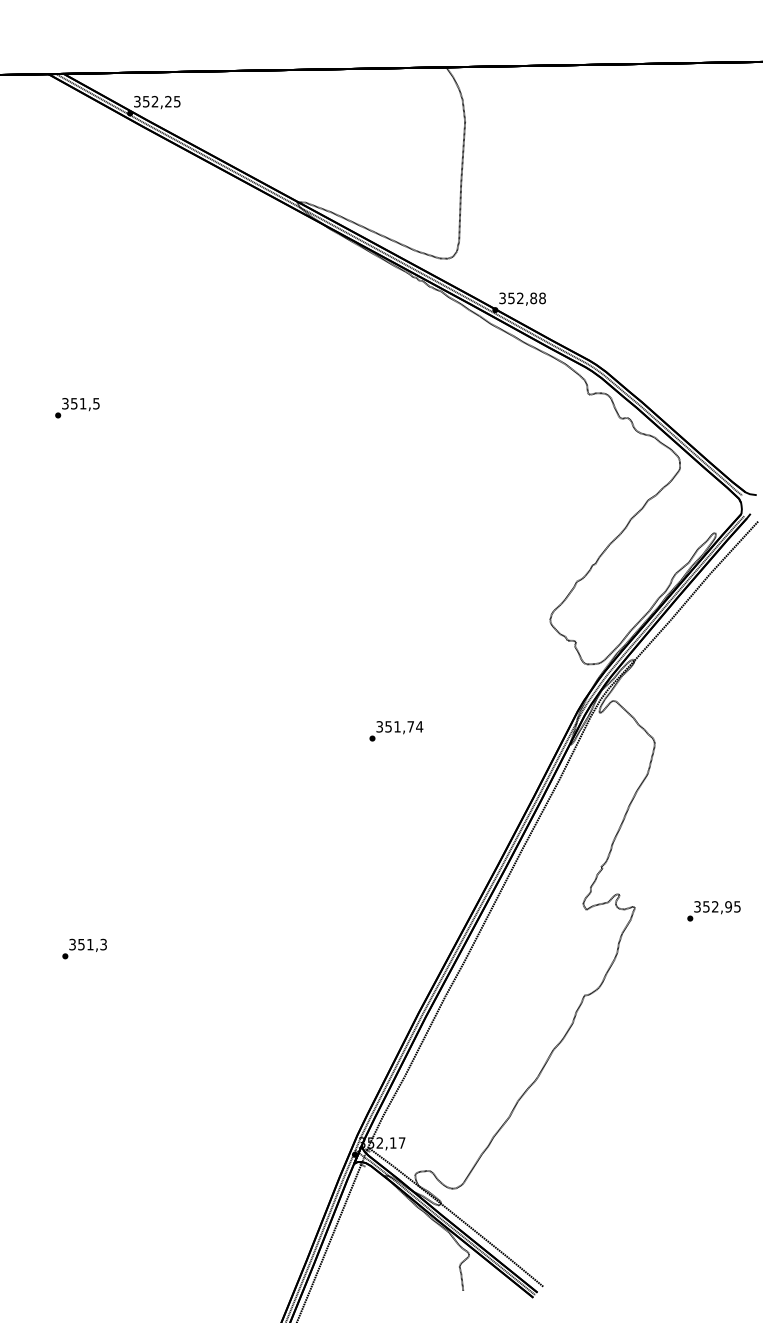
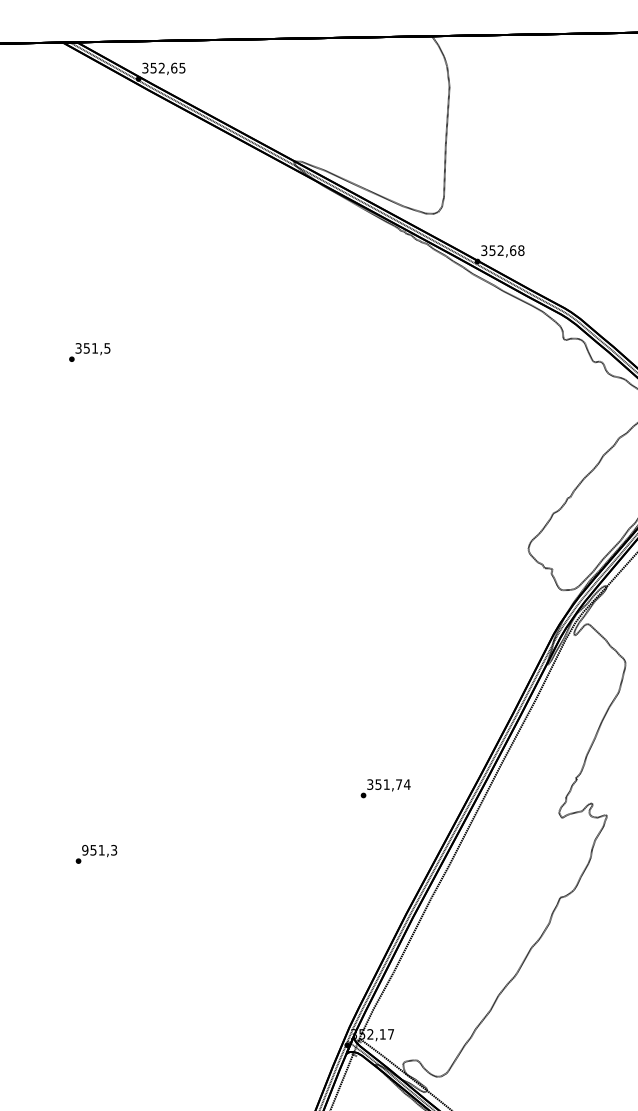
text: (168, 101) -> (174, 67), 352,25 -> 352,65
text: (533, 297) -> (512, 249), 352,88 -> 352,68
text: (396, 731) -> (385, 788), moved
text: (72, 944) -> (85, 850), 351,3 -> 951,3

